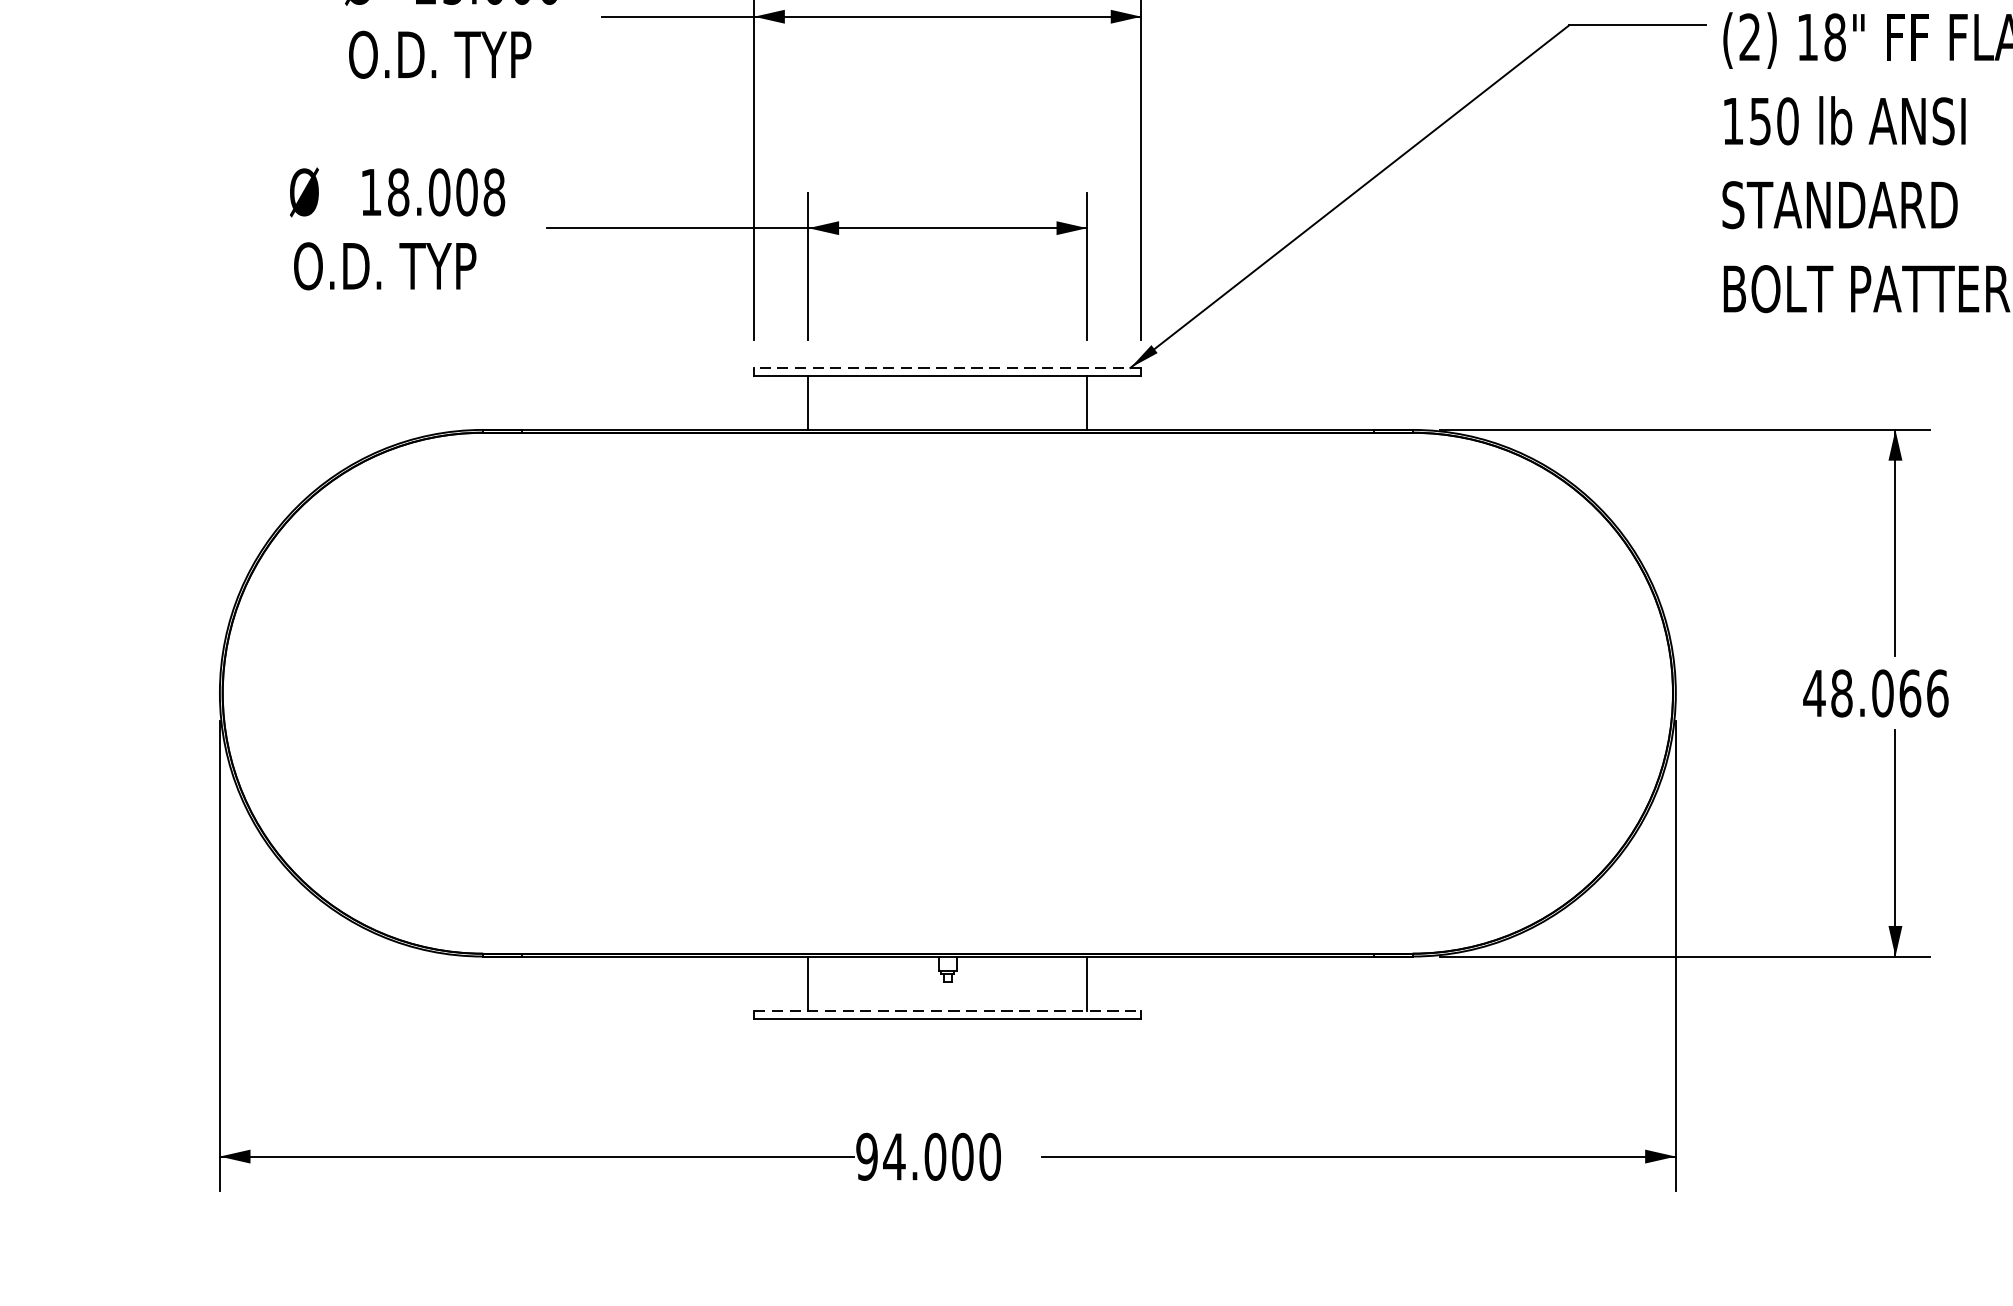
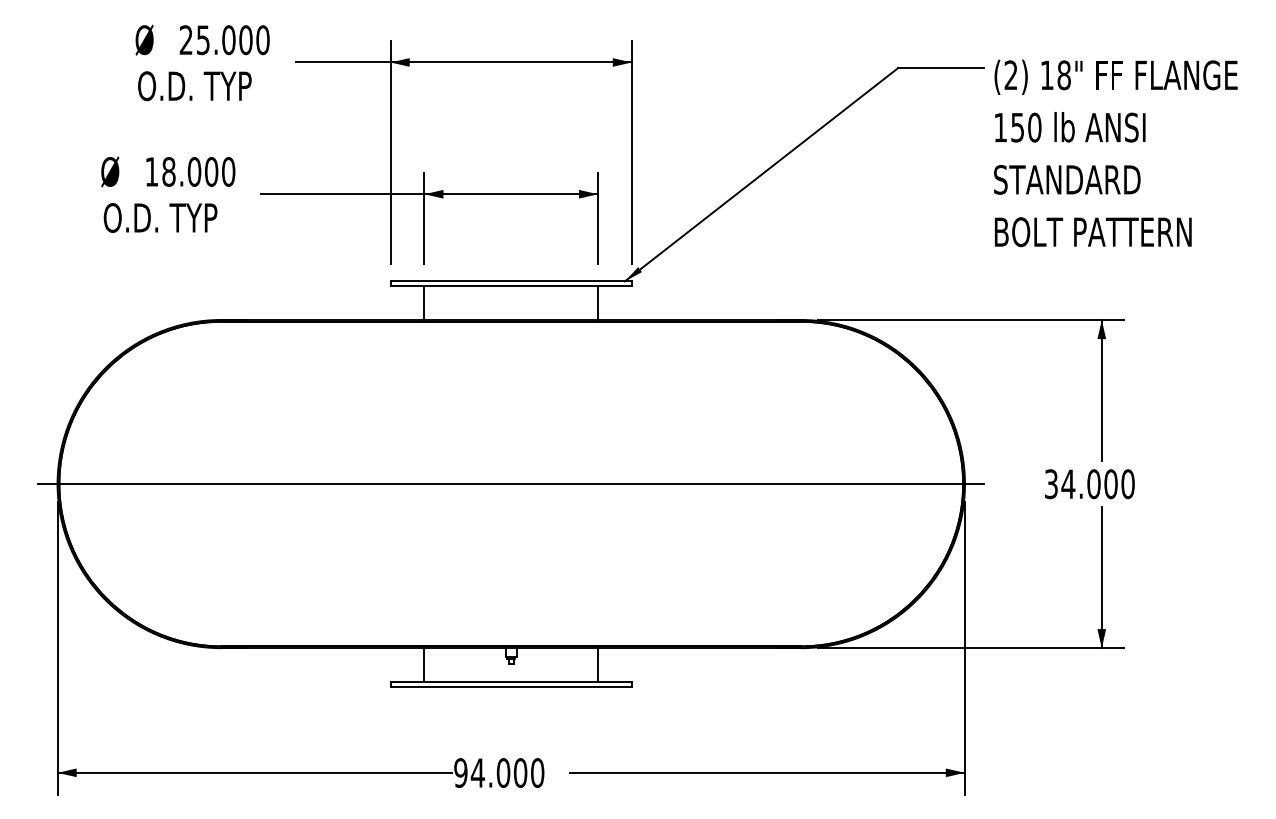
text: (494, 191) -> (228, 171), 18.008 -> 18.000
line: (948, 368) -> (511, 281), dashed -> solid
line: (948, 693) -> (511, 484), added
text: (1875, 693) -> (1089, 484), 48.066 -> 34.000
line: (948, 1010) -> (511, 681), dashed -> solid

